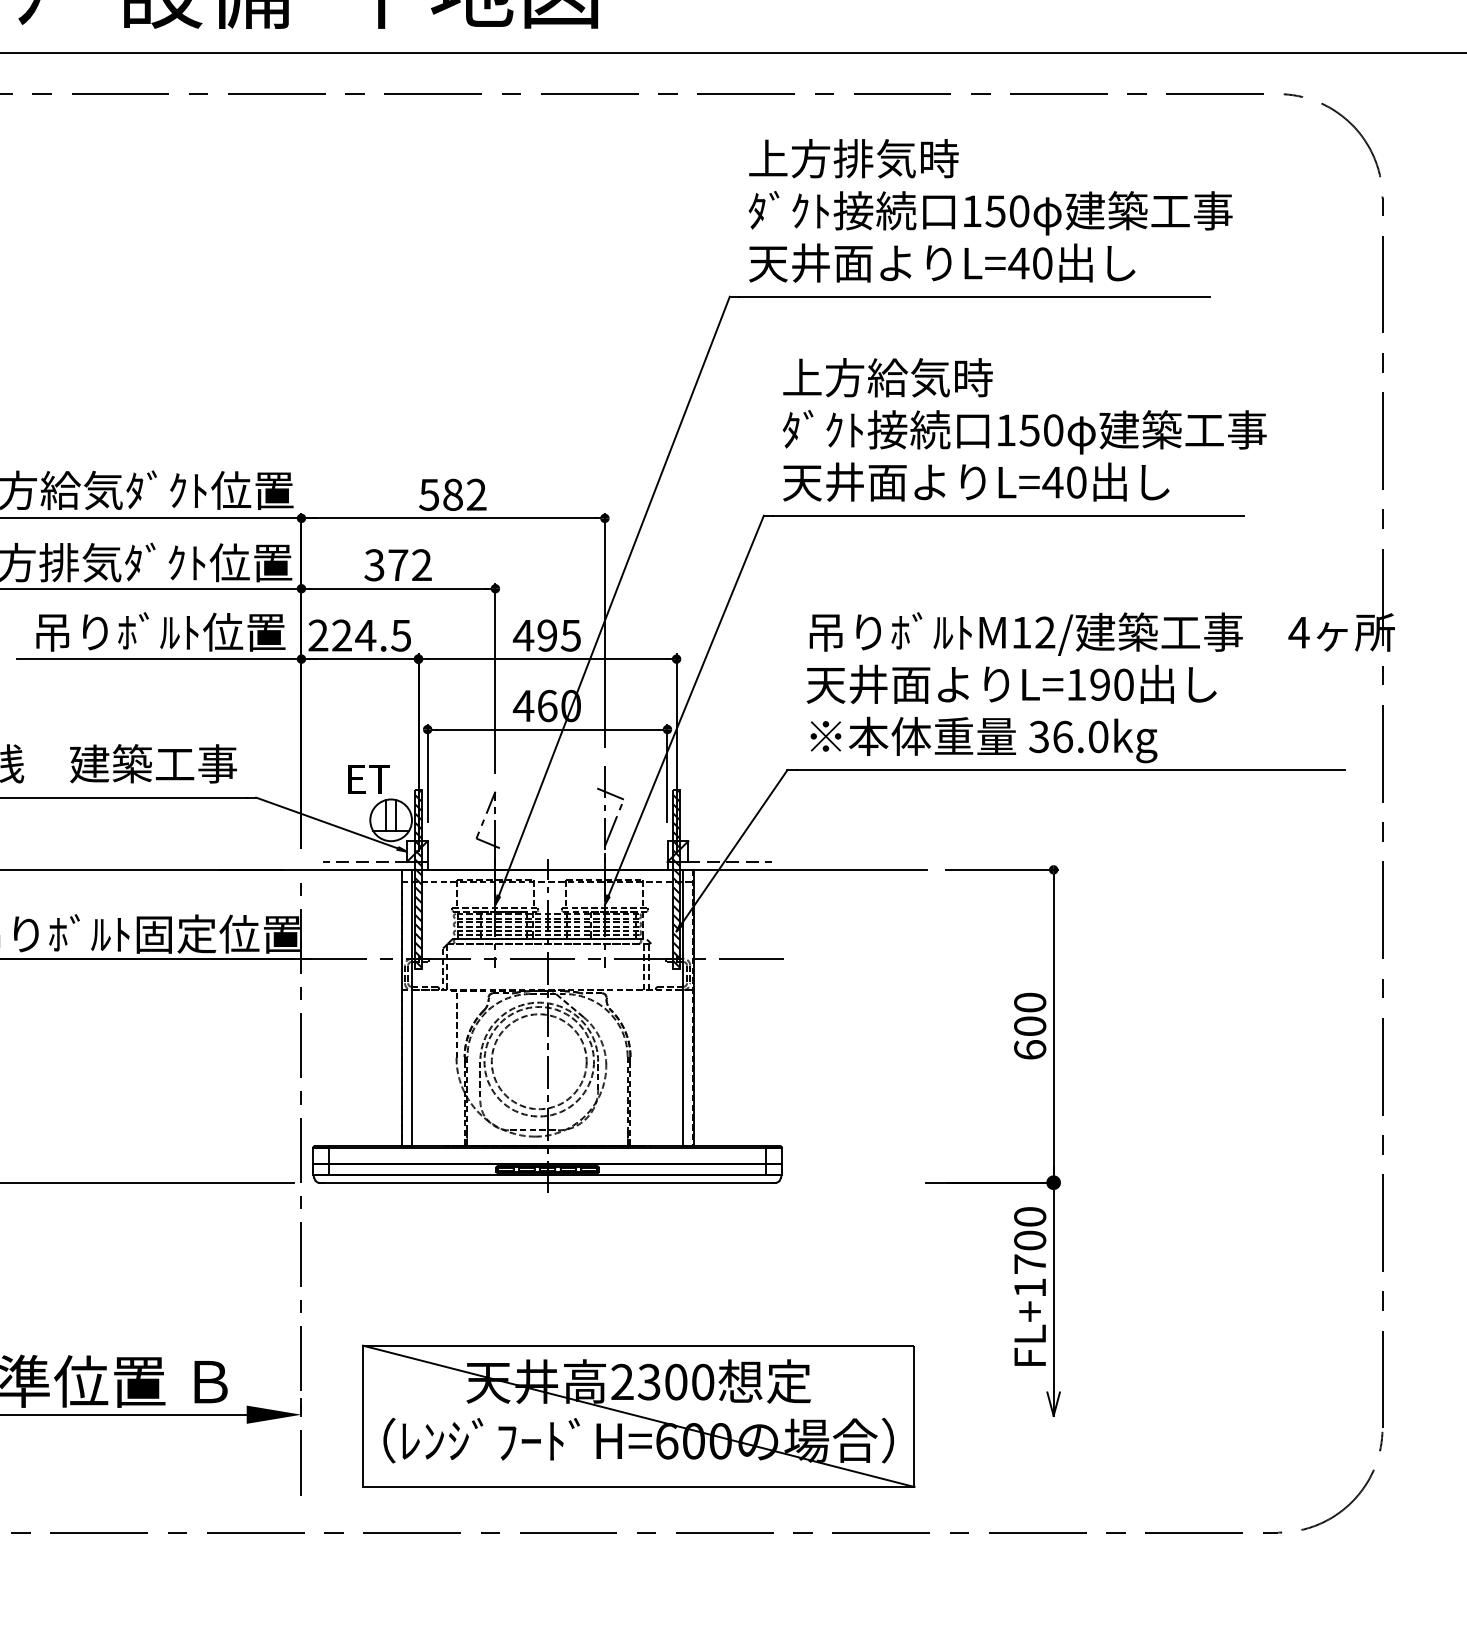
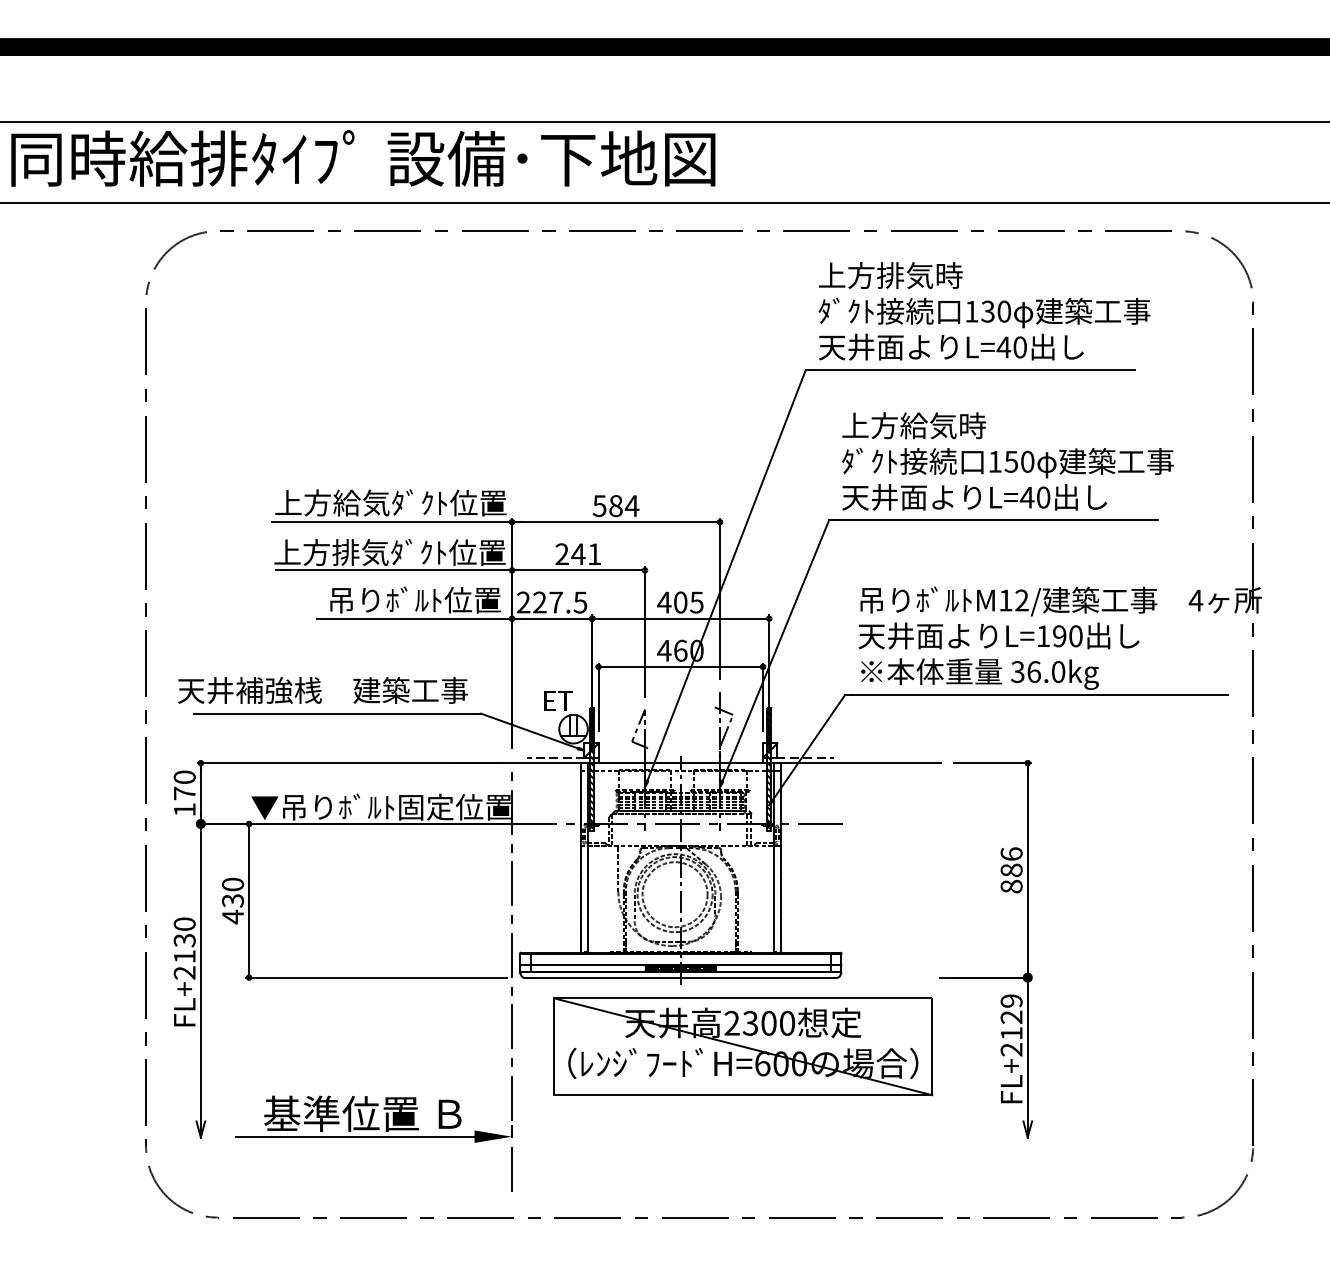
text: (994, 211) -> (987, 311), 150 -> 130
text: (475, 494) -> (631, 505), 582 -> 584
text: (398, 565) -> (578, 554), 372 -> 241
text: (364, 635) -> (555, 602), 224.5 -> 227.5
text: (547, 635) -> (680, 602), 495 -> 405
text: (1029, 1026) -> (1011, 870), 600 -> 886
text: (1029, 1252) -> (1011, 1025), FL+1700 -> FL+2129
part: (639, 1415) -> (743, 1046), moved

